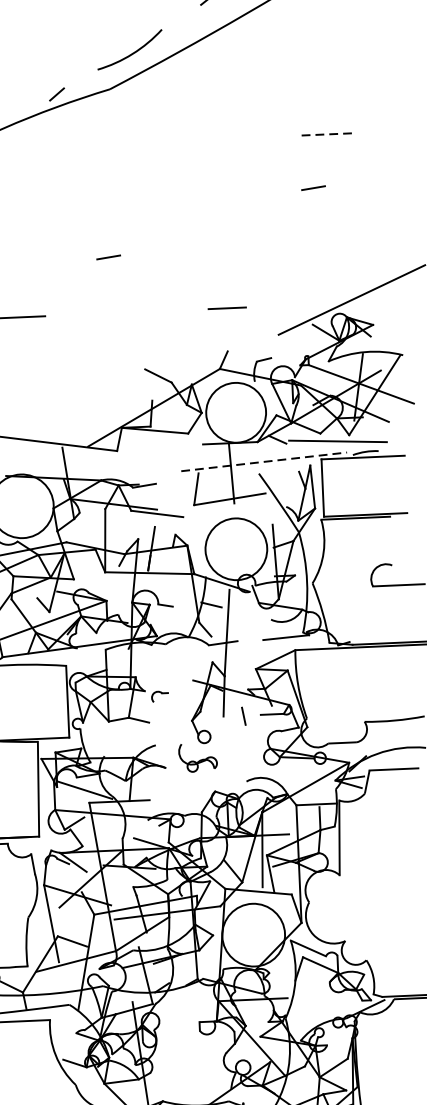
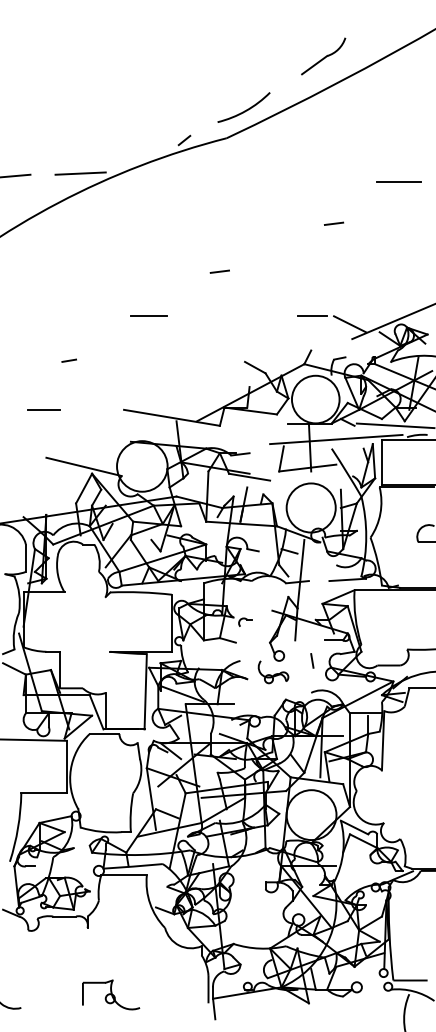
line: (329, 134) -> (399, 181), dashed -> solid
line: (312, 187) -> (333, 223), moved
line: (274, 316) -> (349, 324), added
line: (264, 461) -> (336, 439), dashed -> solid
line: (244, 715) -> (312, 660), moved

